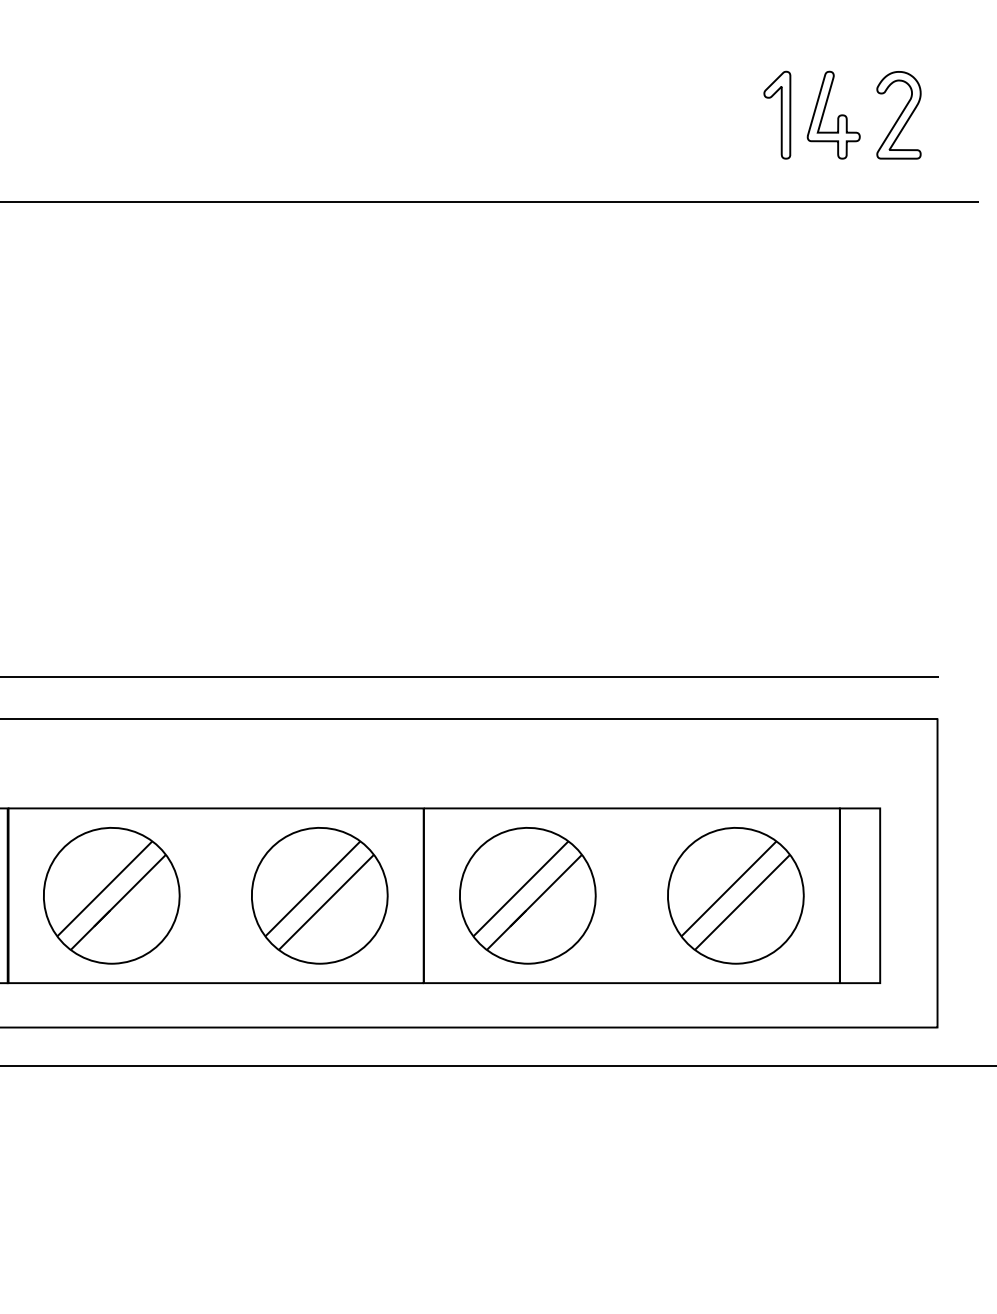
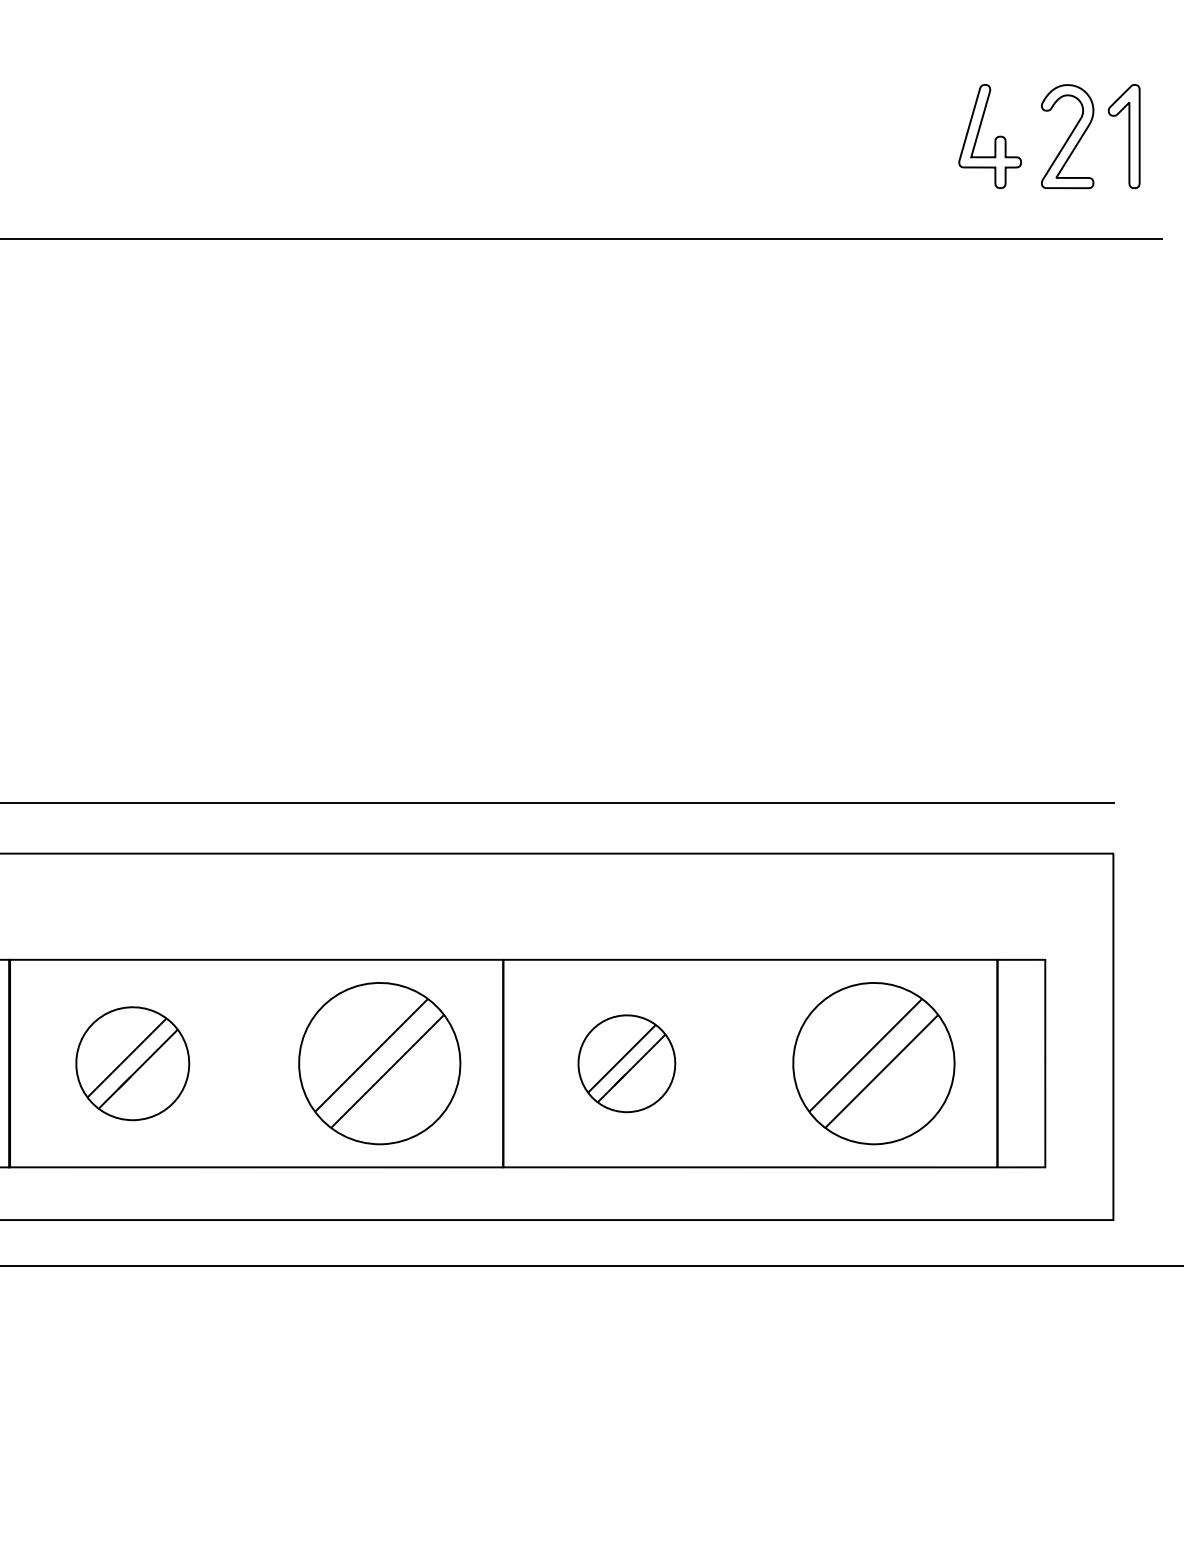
part: (776, 115) -> (1123, 136), moved
part: (111, 895) -> (132, 1063), size x0.7
part: (527, 895) -> (626, 1063), size x0.6

